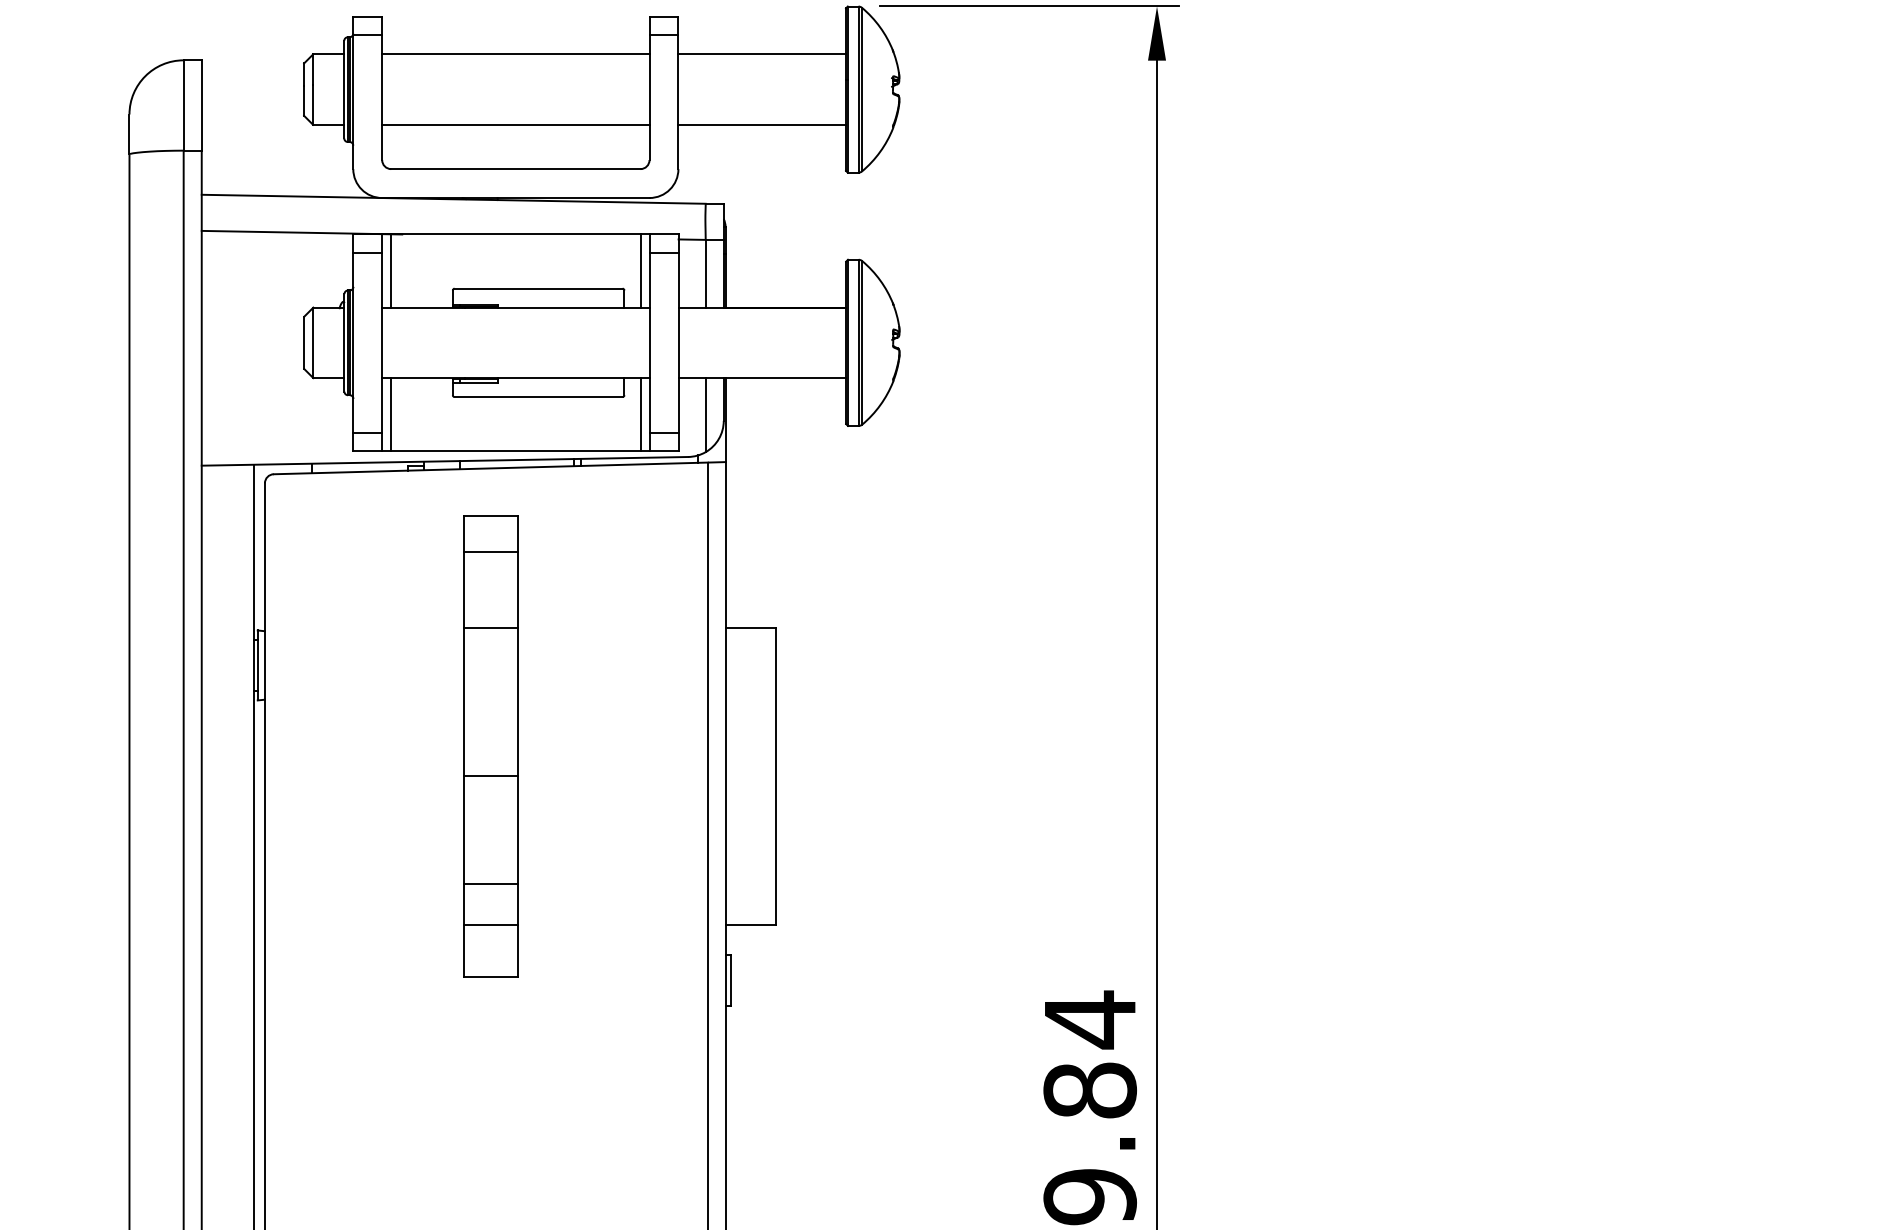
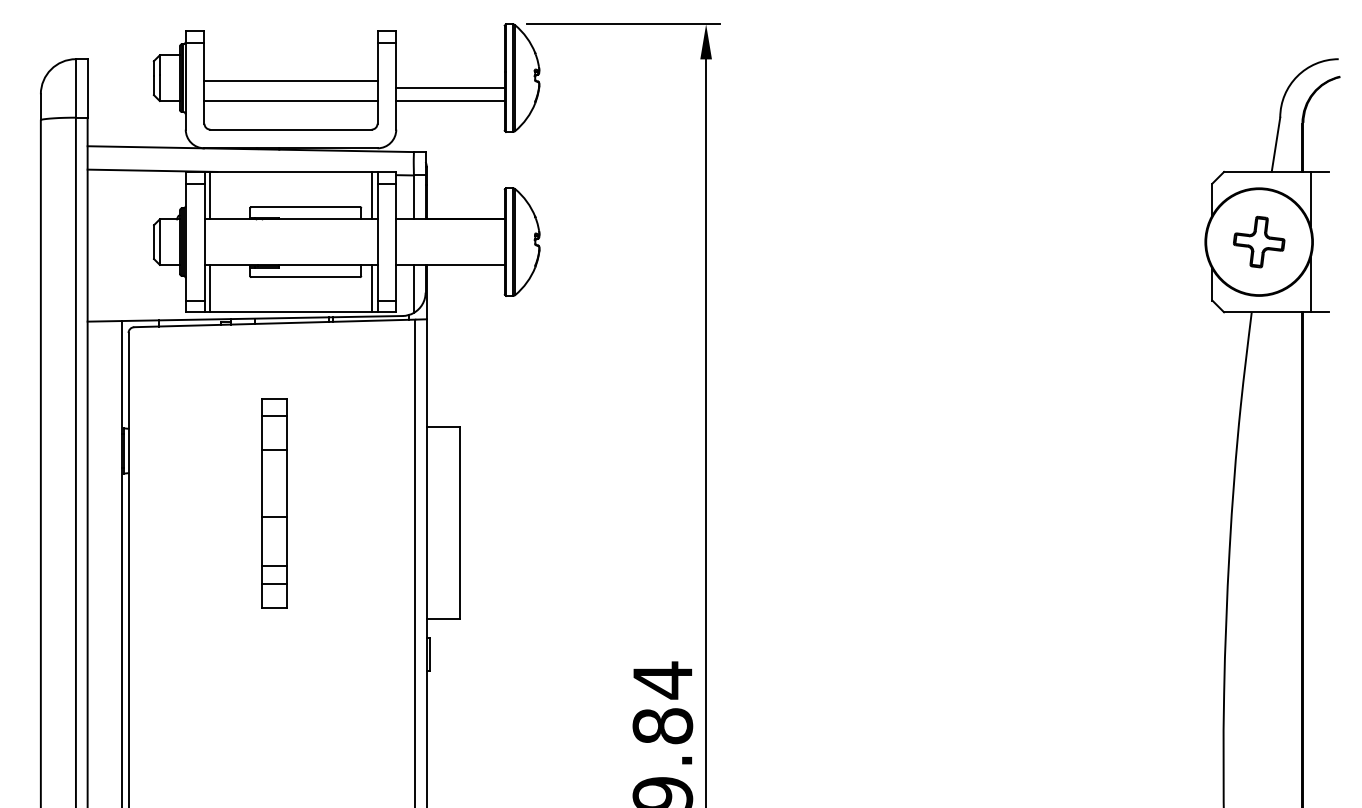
line: (515, 54) -> (290, 81), moved
line: (762, 54) -> (450, 88), moved
part: (490, 746) -> (274, 503), size x0.7

